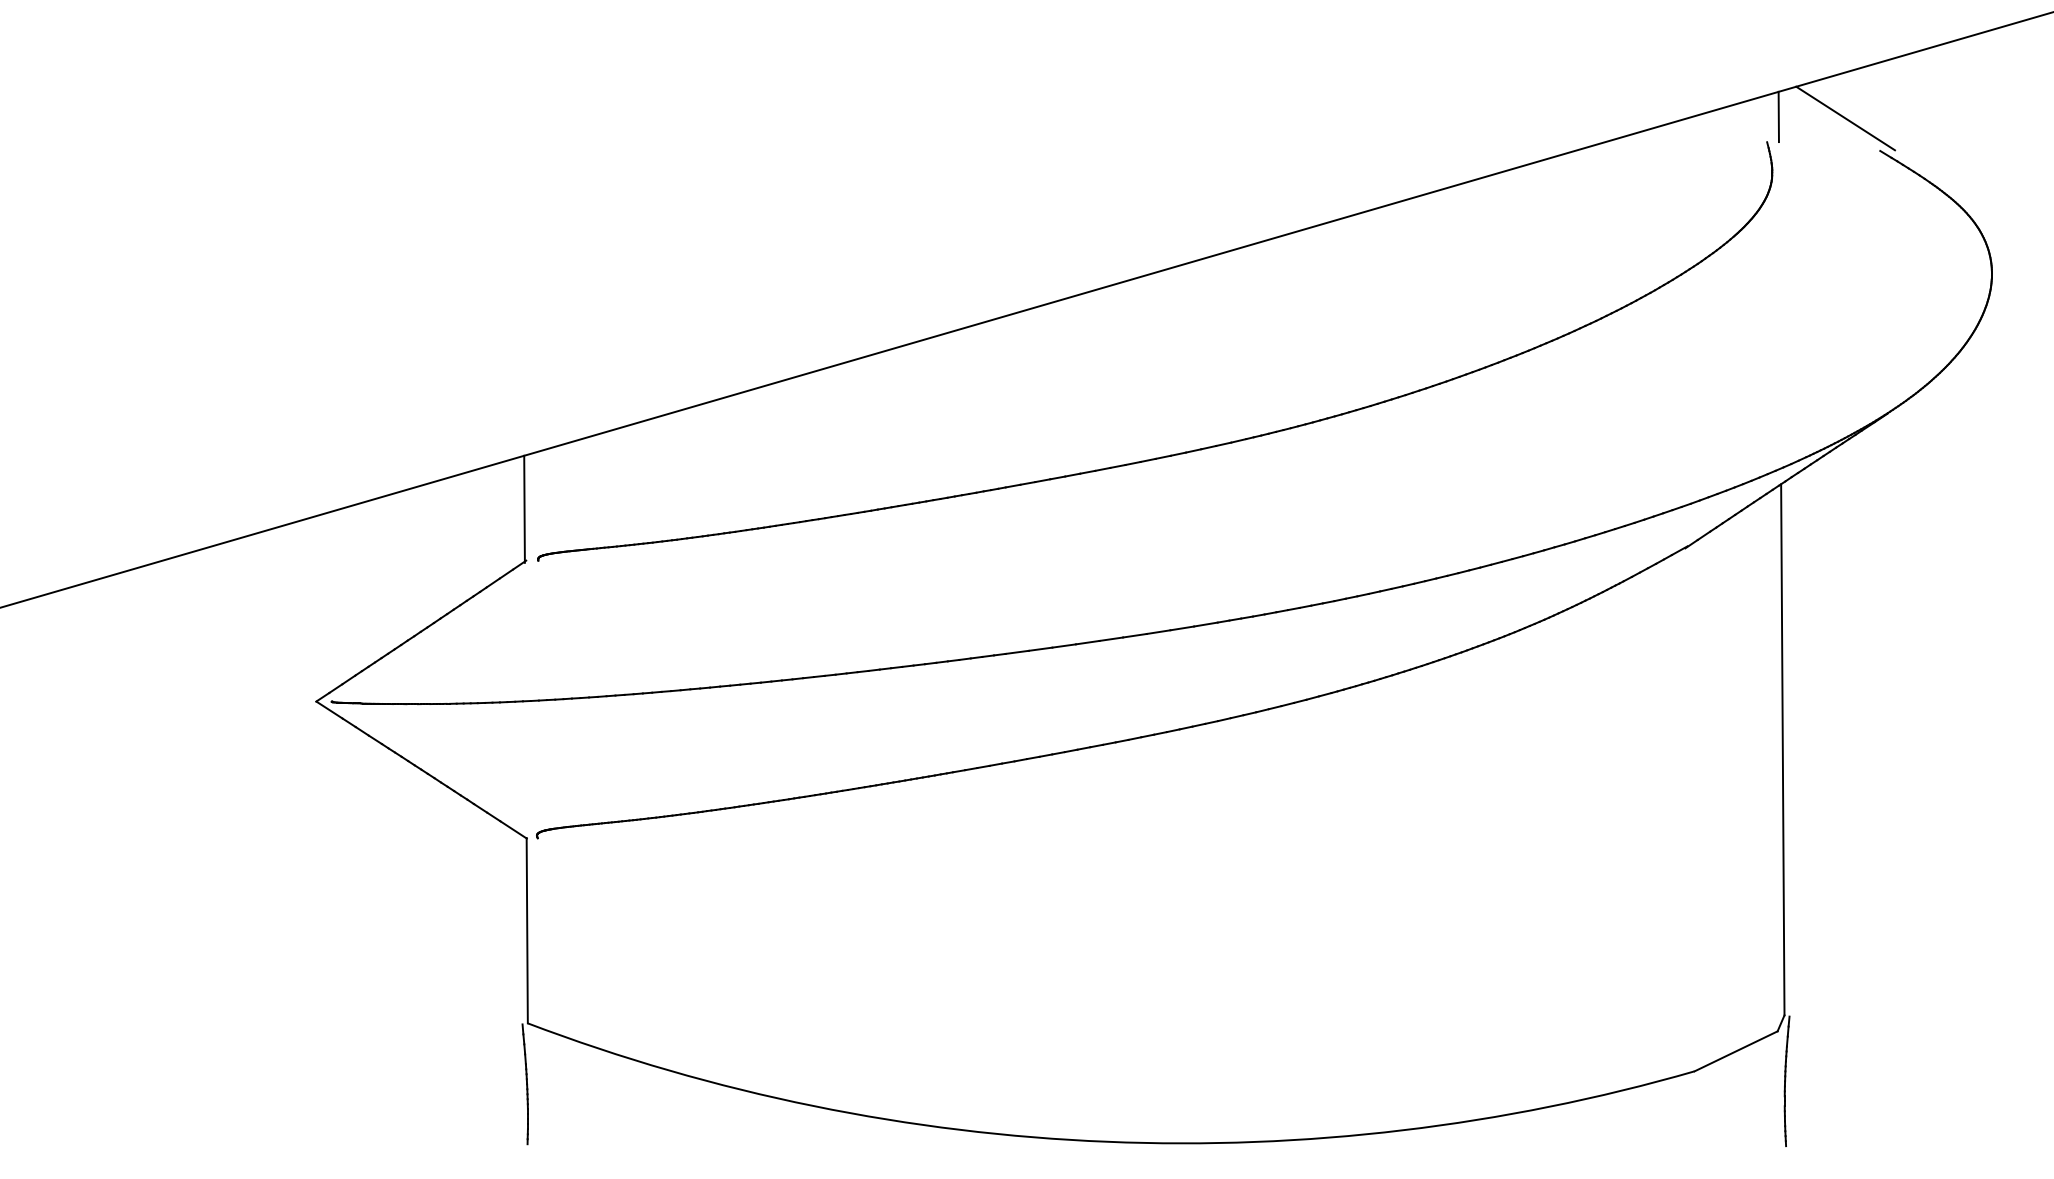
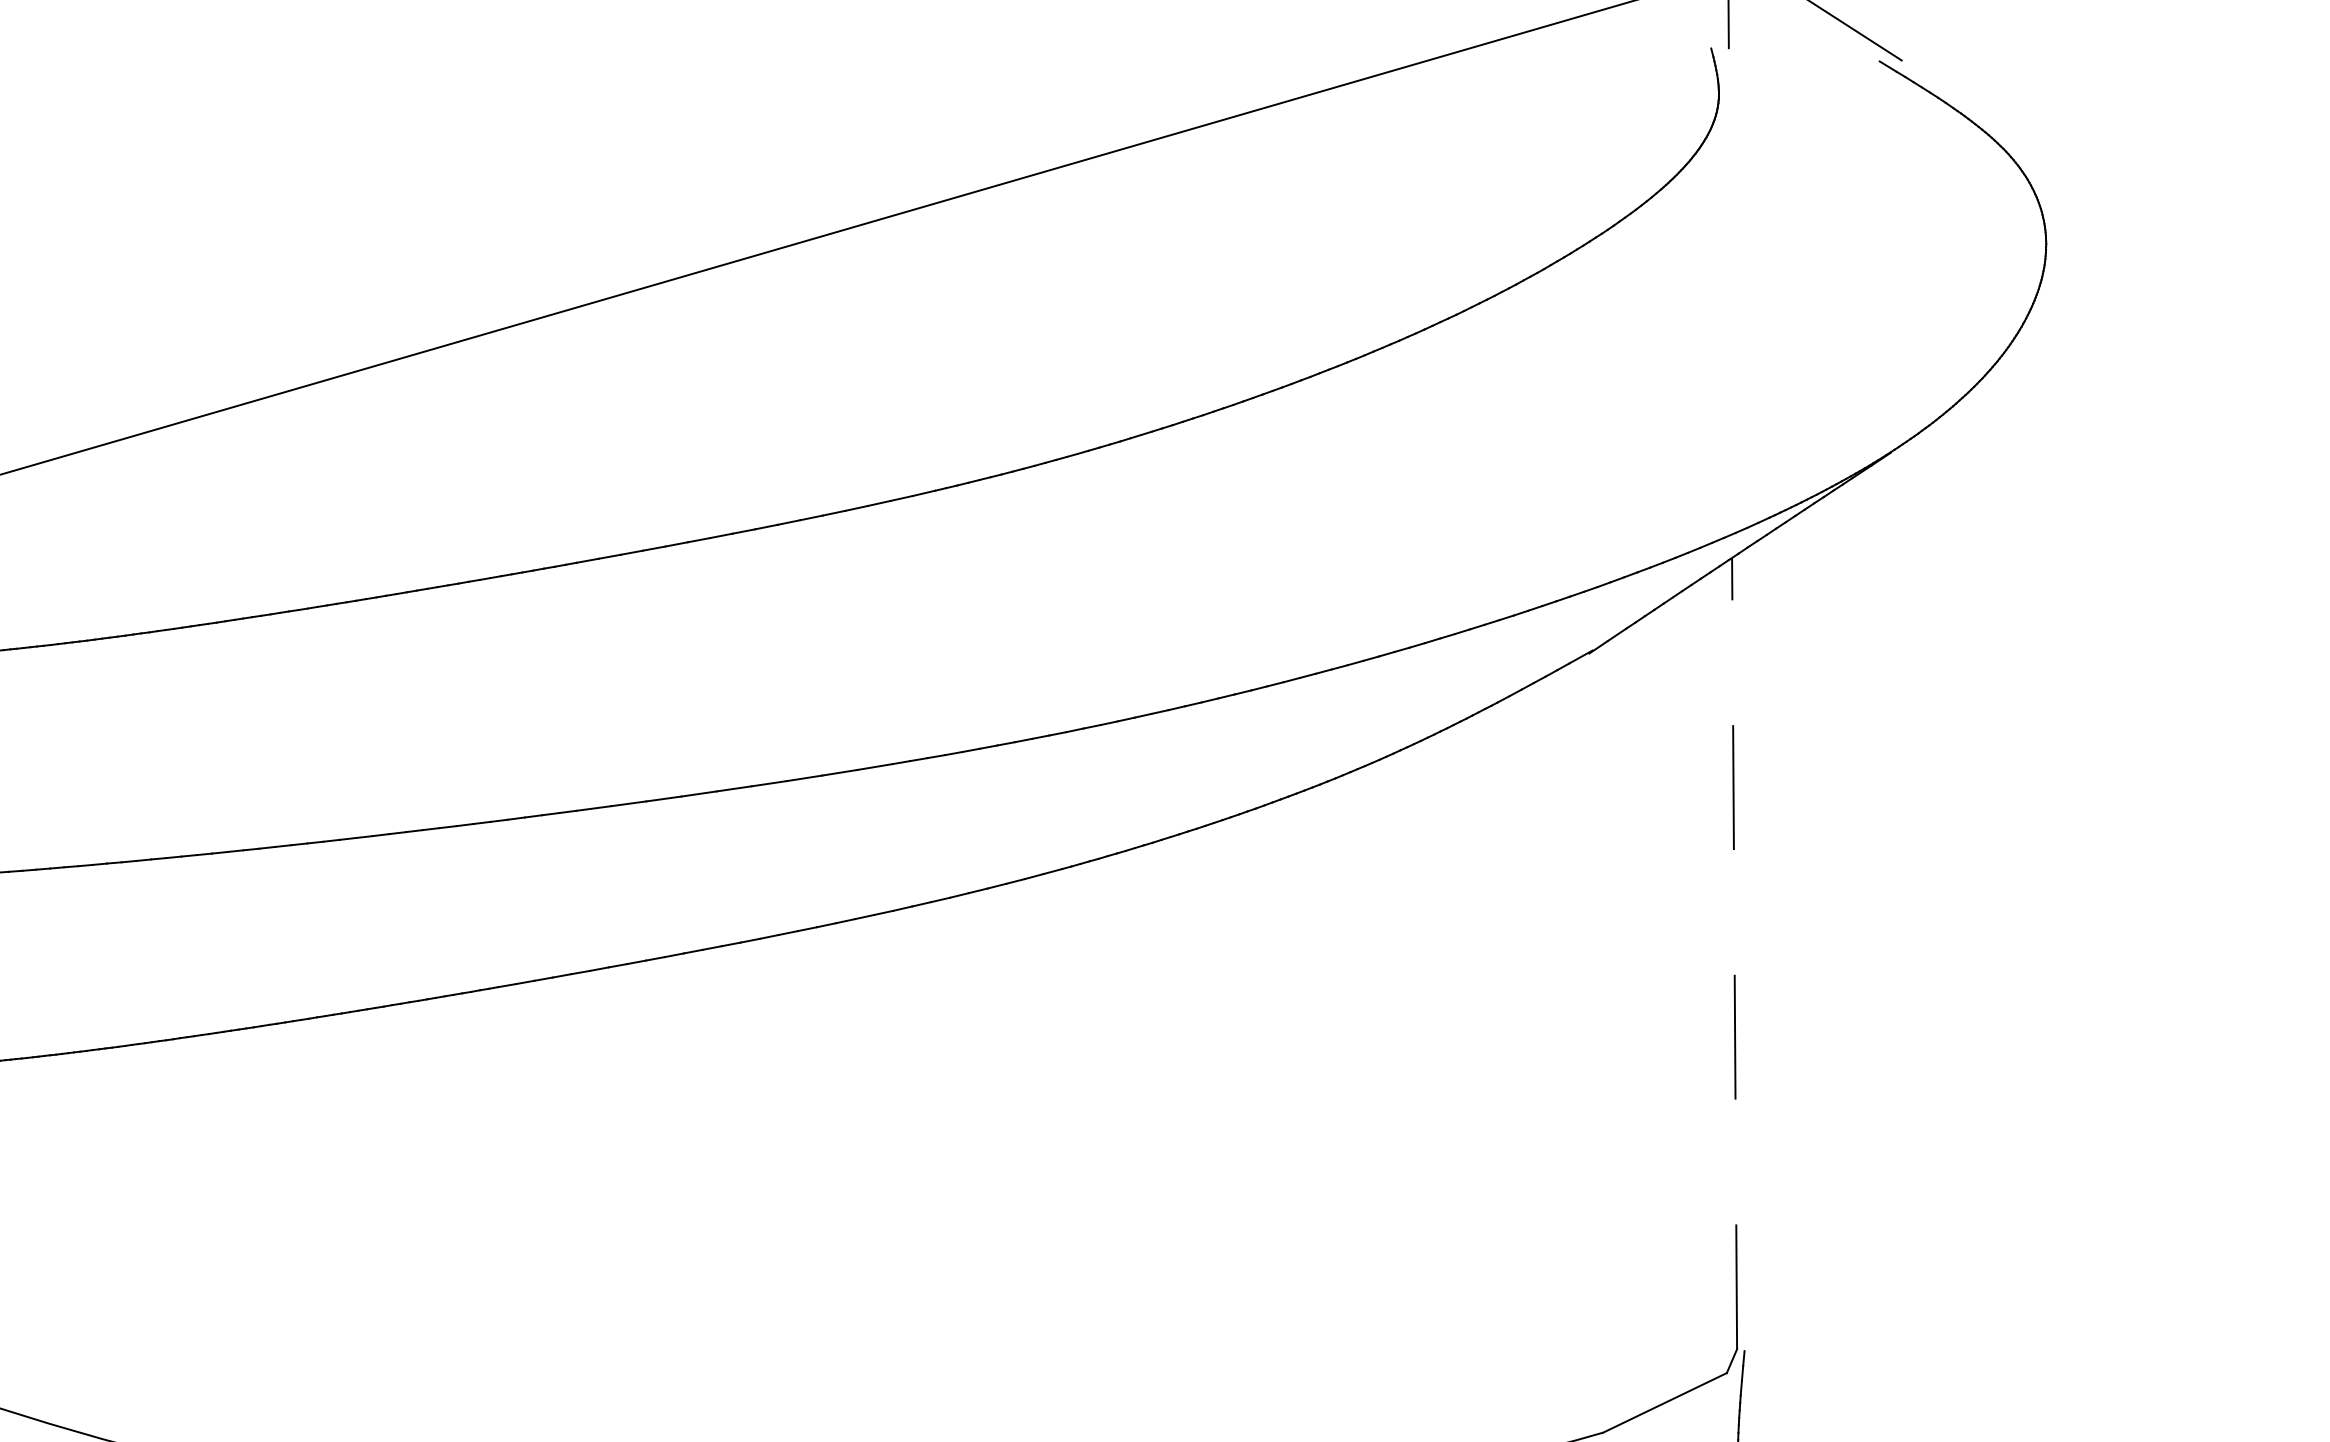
line: (1782, 749) -> (1734, 953), solid -> dashed

